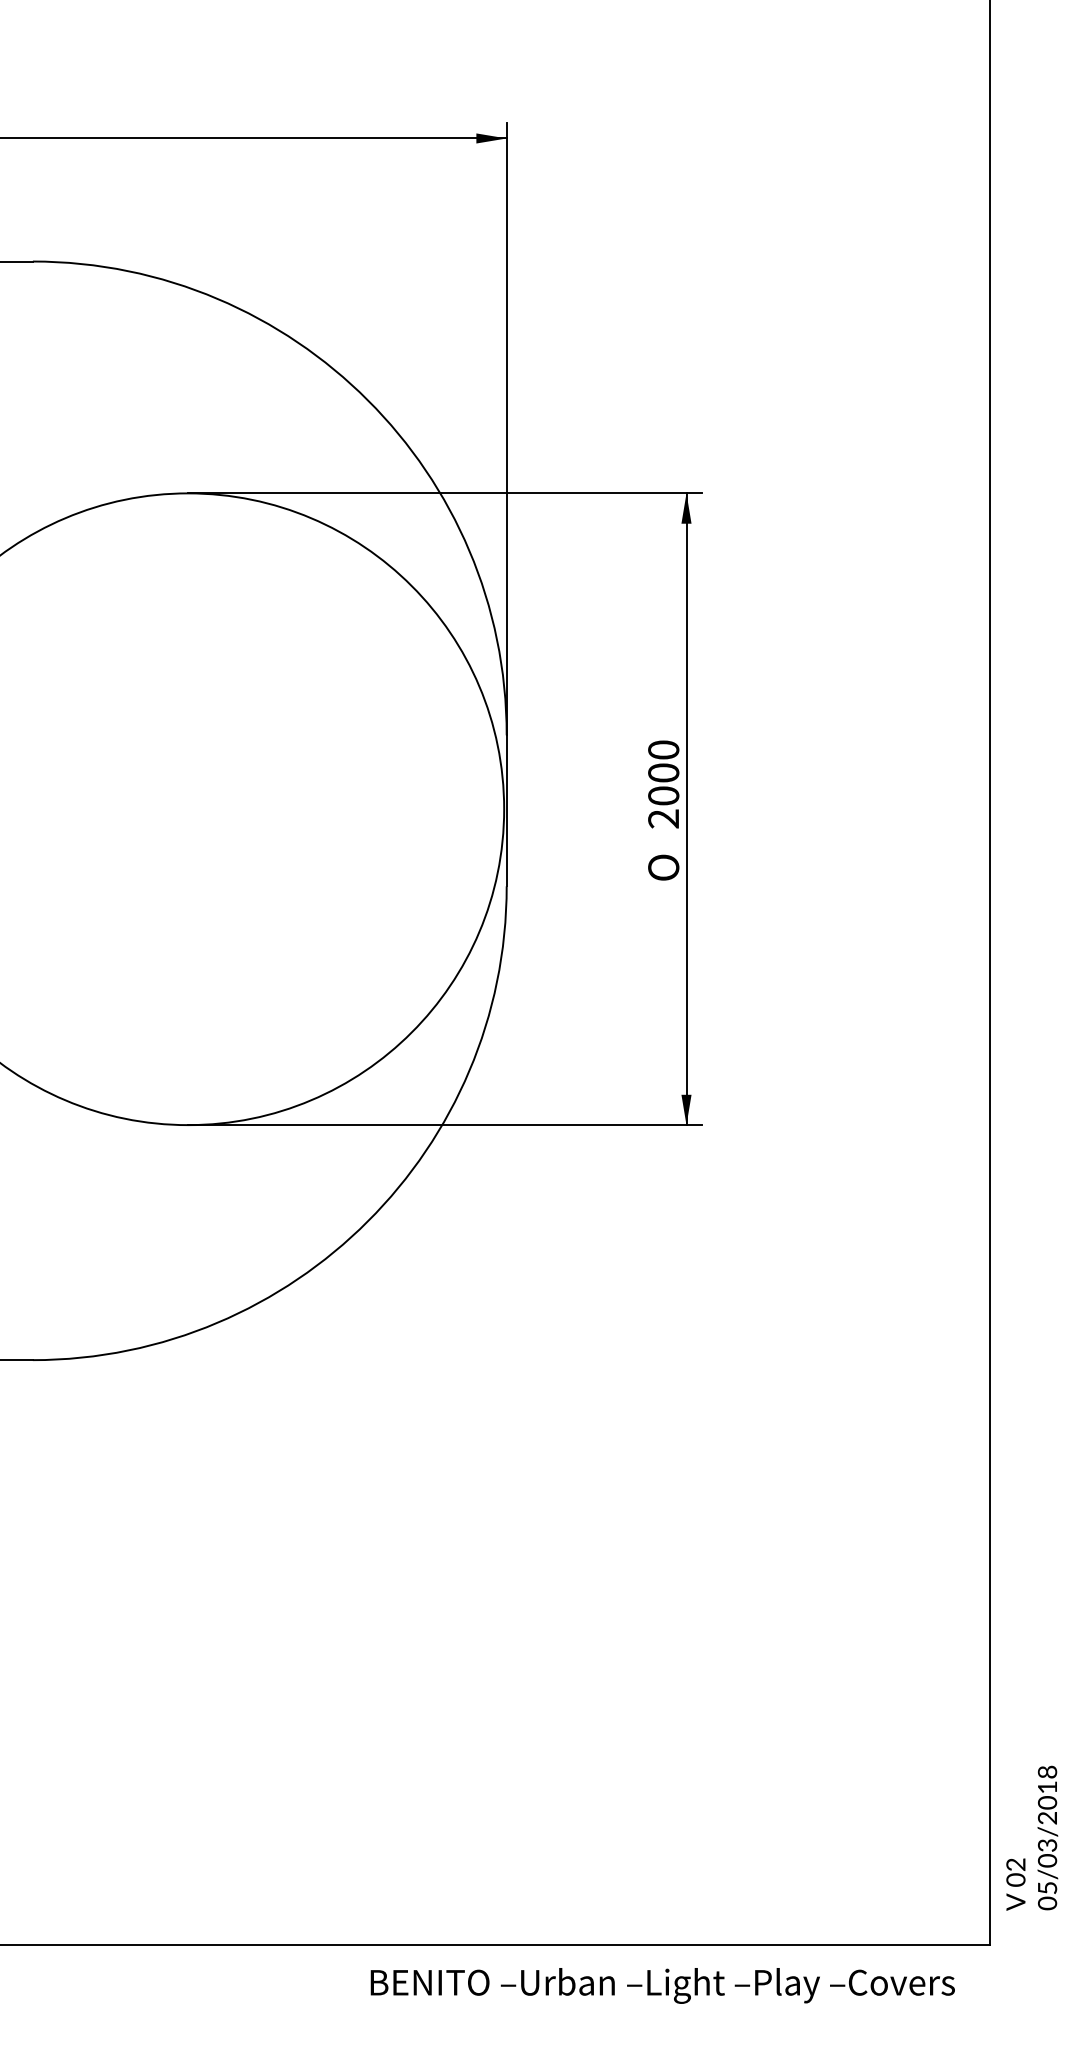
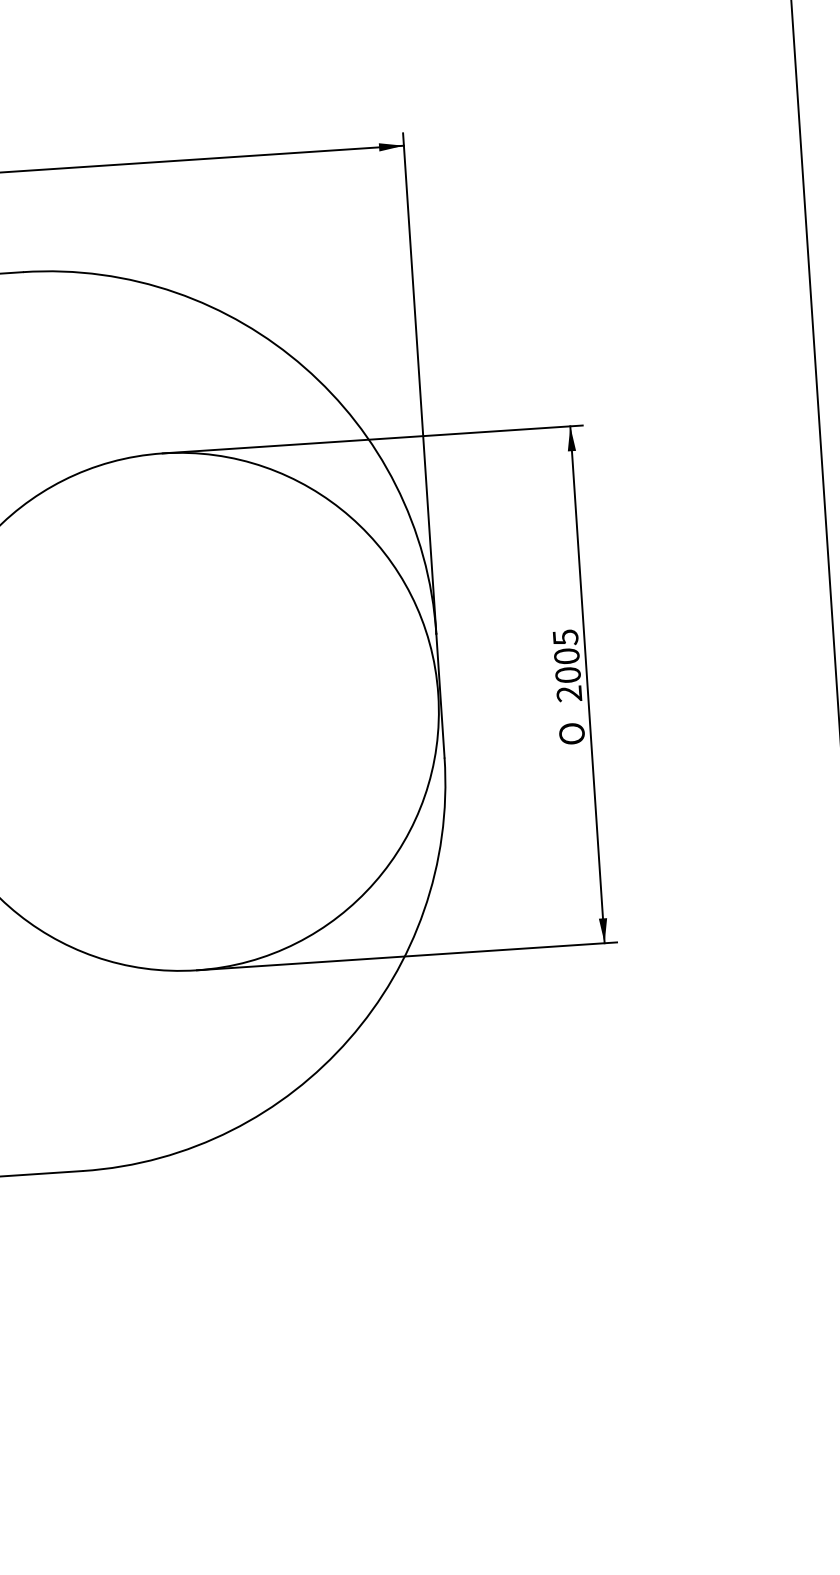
text: (663, 750) -> (565, 637), 2000 -> 2005

